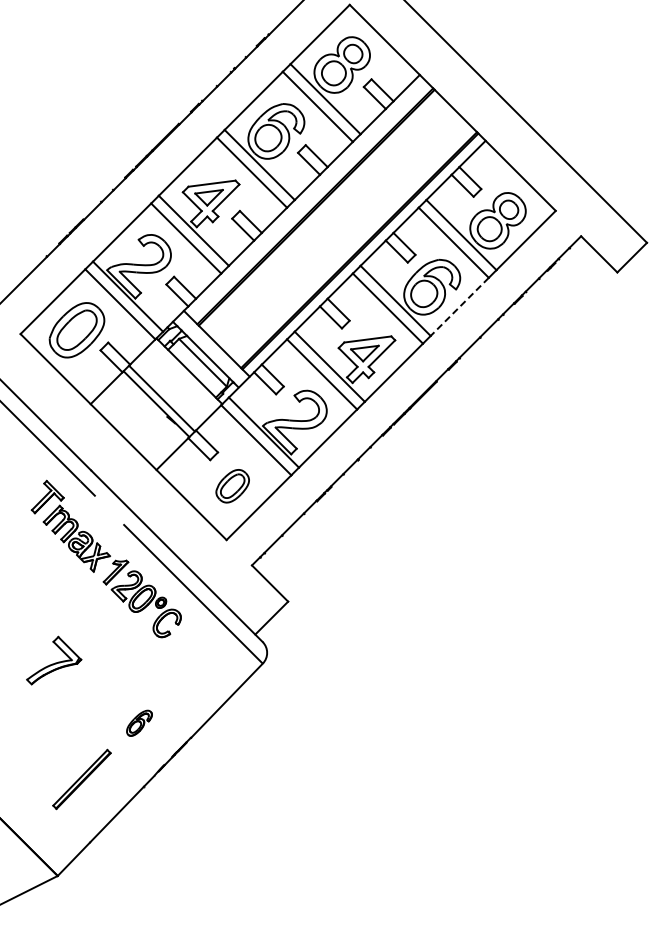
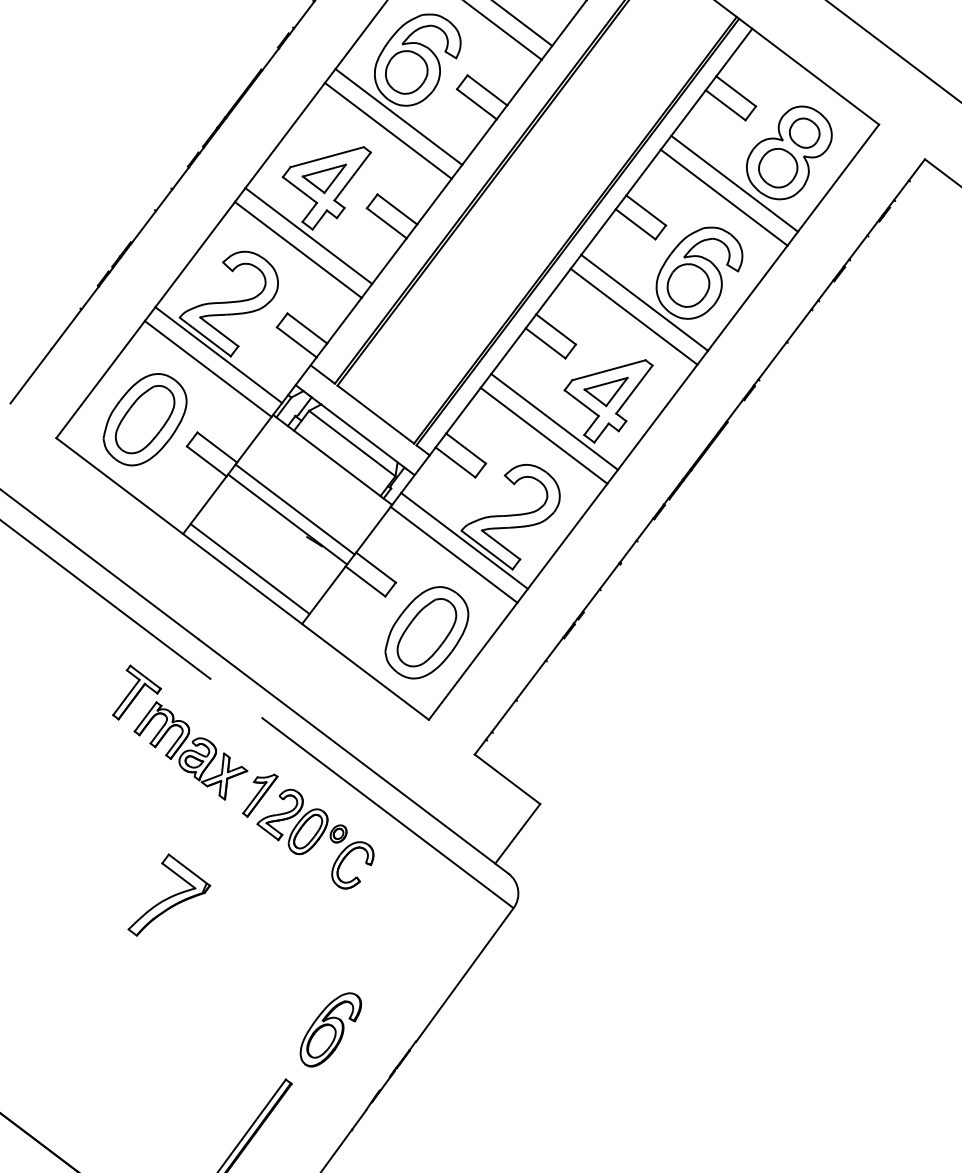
line: (459, 307) -> (747, 299), dashed -> solid
line: (129, 431) -> (250, 568), added
part: (232, 486) -> (426, 633), size x1.67
part: (54, 660) -> (167, 892), moved
part: (139, 723) -> (330, 1030), size x1.67

